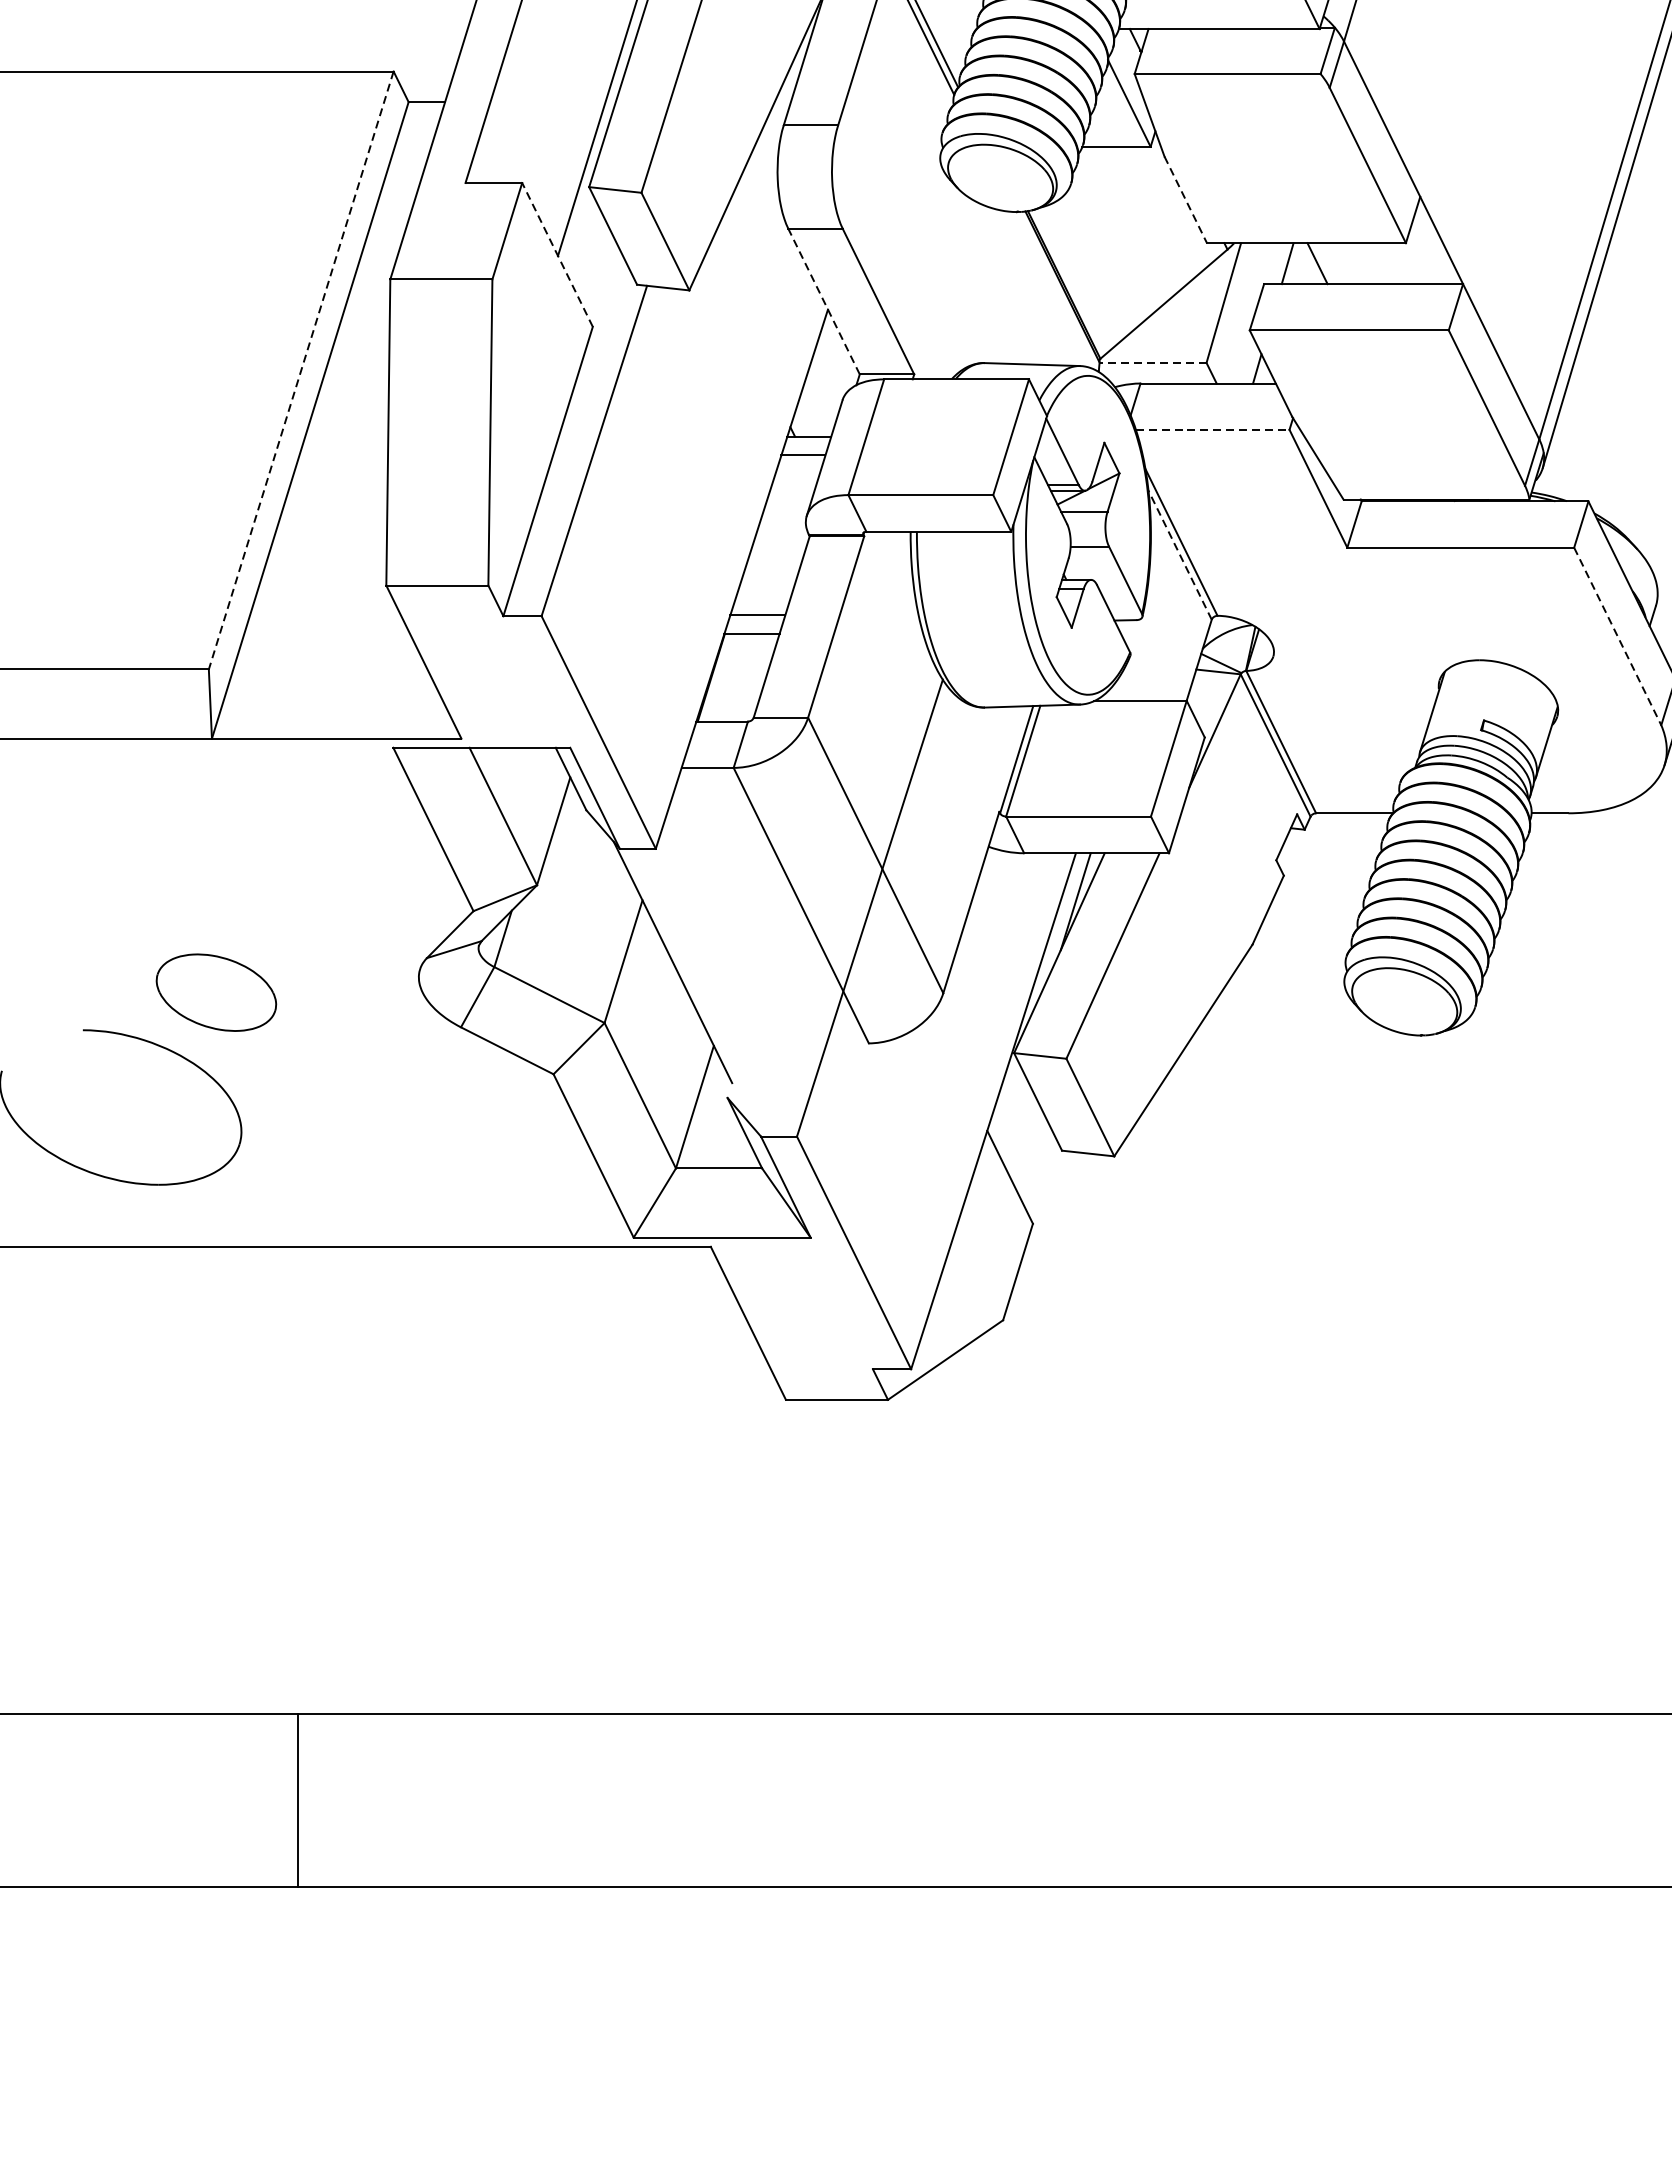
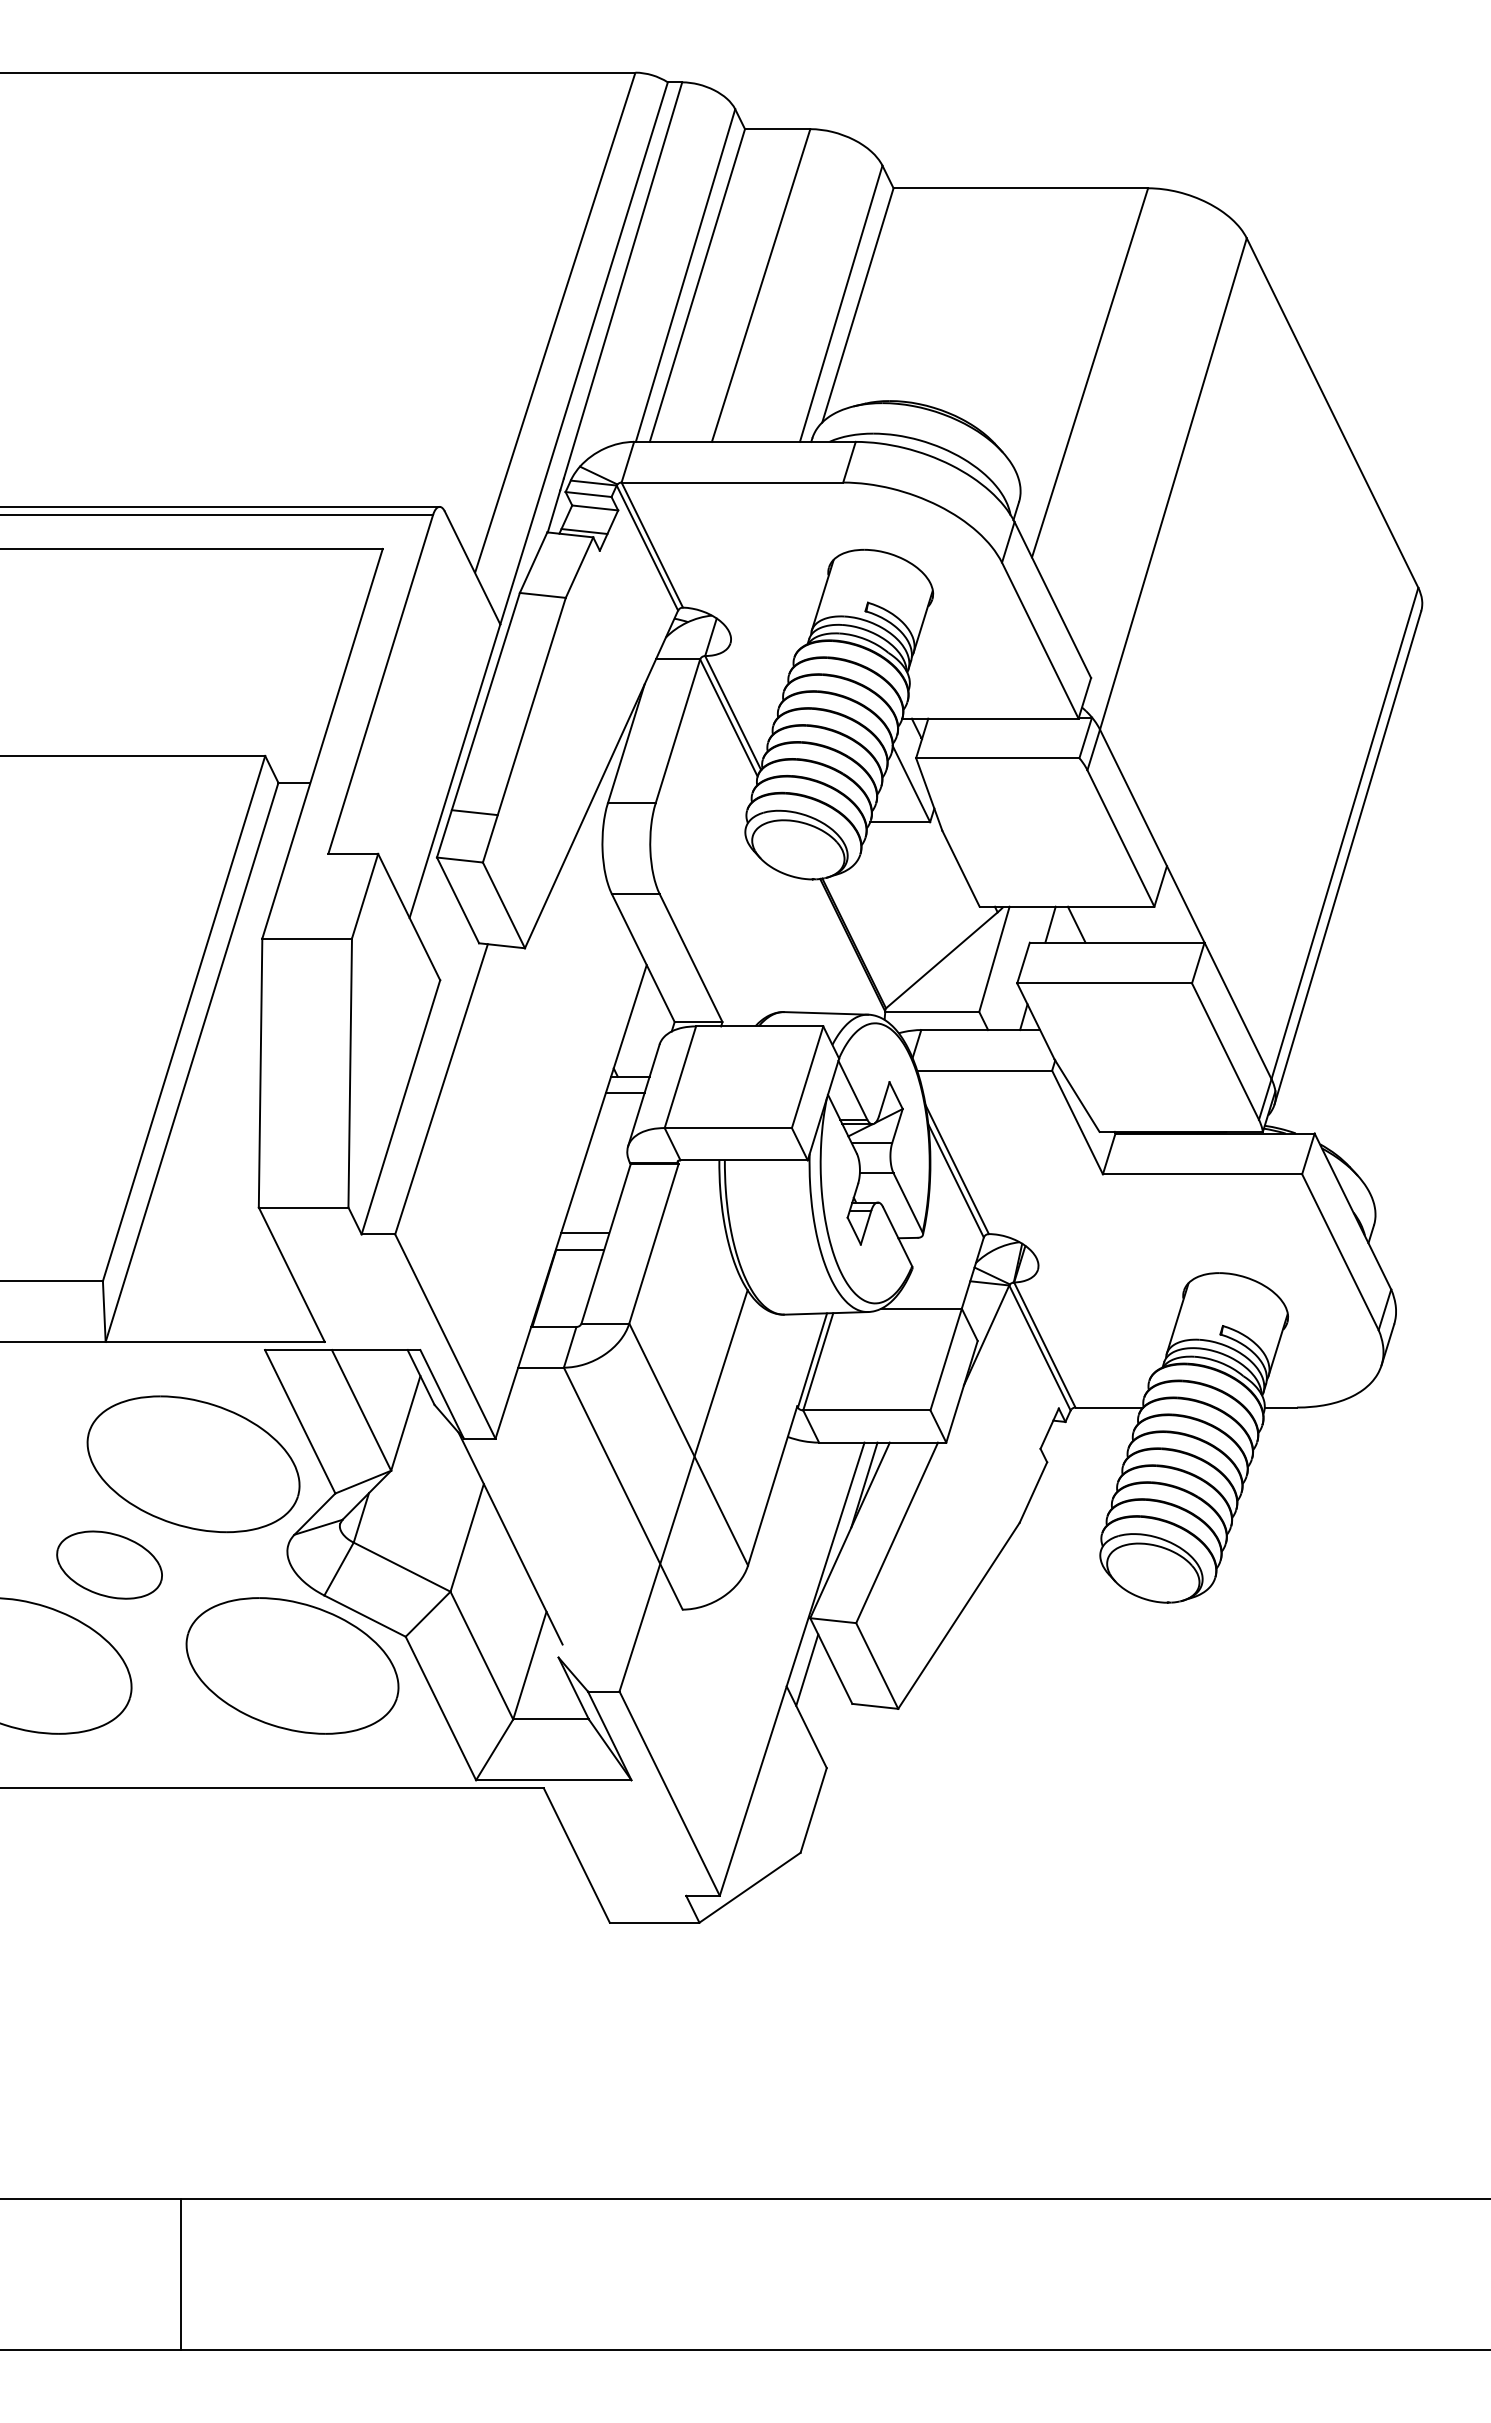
line: (631, 135) -> (474, 812), added
line: (1186, 200) -> (961, 869), dashed -> solid
line: (556, 254) -> (408, 916), dashed -> solid
line: (824, 300) -> (643, 957), dashed -> solid
line: (1153, 362) -> (932, 1011), dashed -> solid
line: (301, 370) -> (184, 1018), dashed -> solid
line: (1213, 429) -> (985, 1070), dashed -> solid
line: (1179, 554) -> (955, 1180), dashed -> solid
line: (1617, 636) -> (1340, 1252), dashed -> solid
part: (311, 878) -> (193, 1464), added
part: (424, 1106) -> (292, 1665), added
line: (1010, 1111) -> (807, 1669), added

